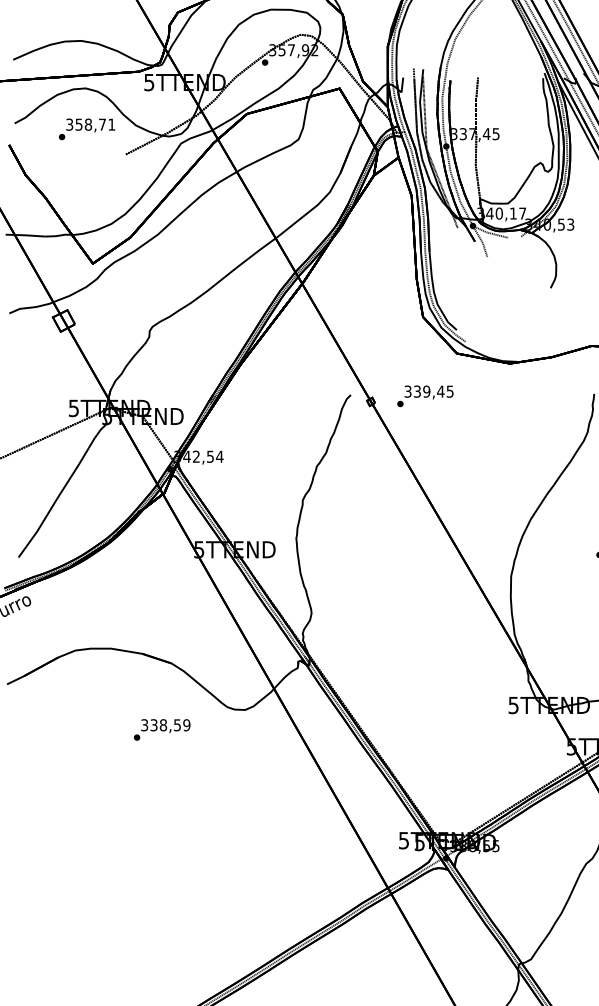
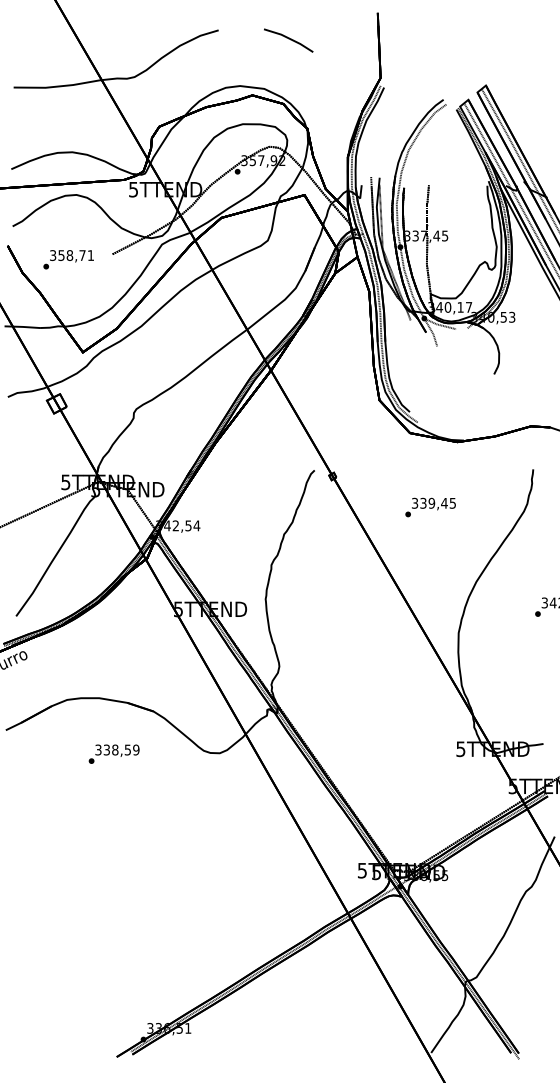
text: (86, 129) -> (68, 259), moved
text: (425, 396) -> (430, 507), moved
text: (161, 729) -> (113, 753), moved

